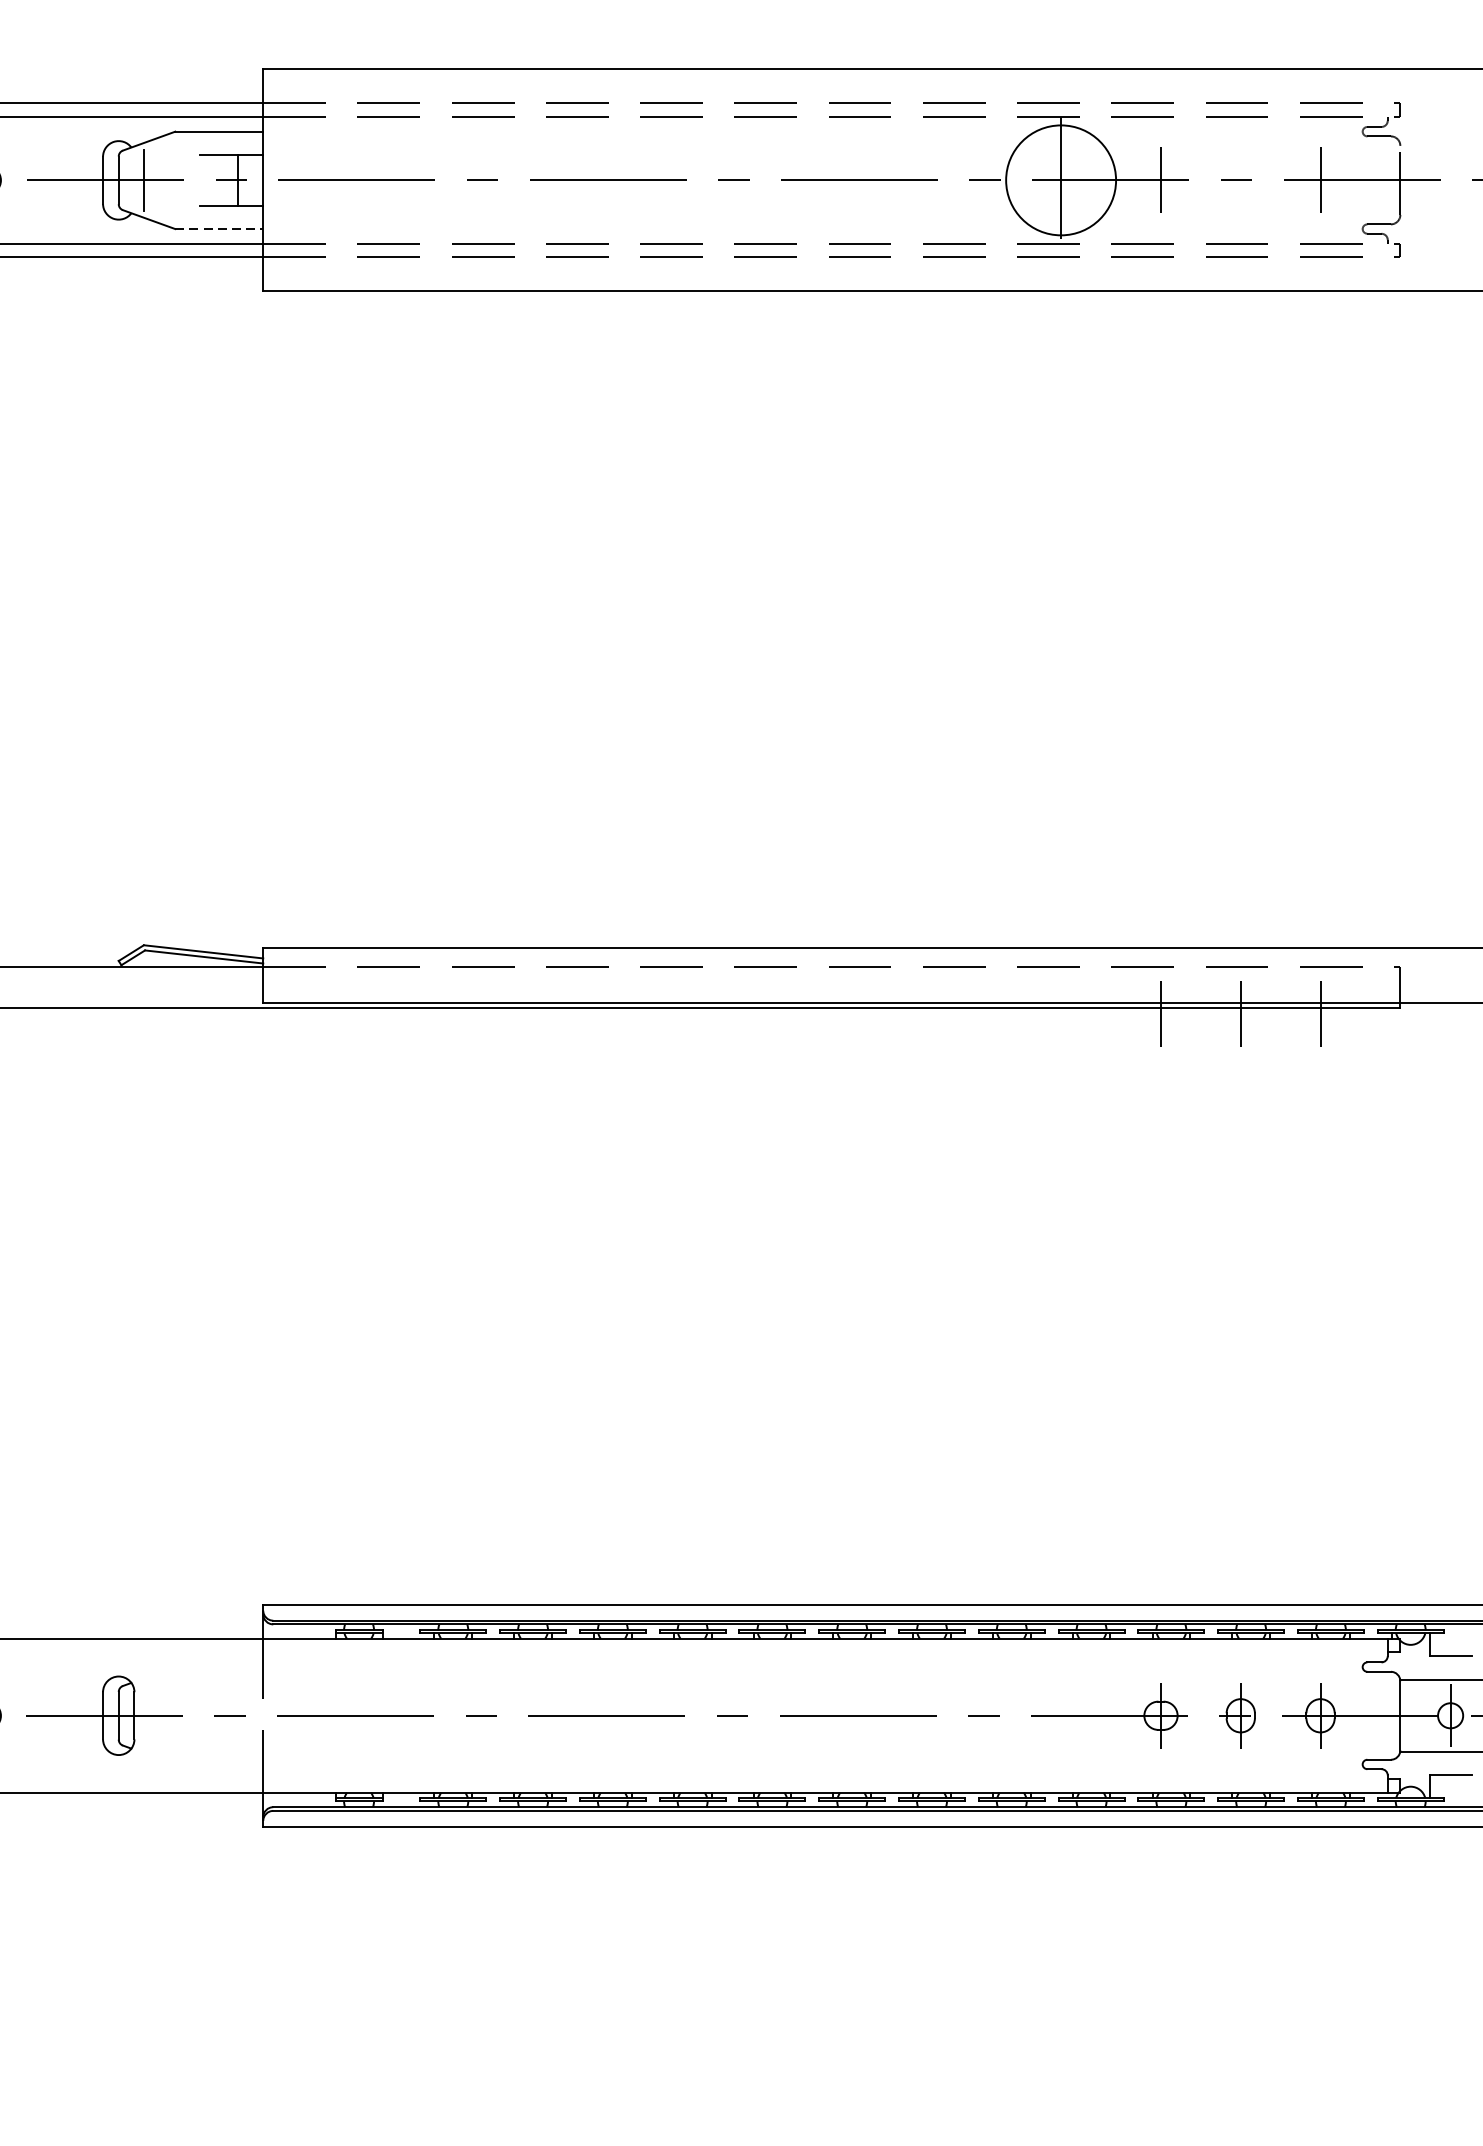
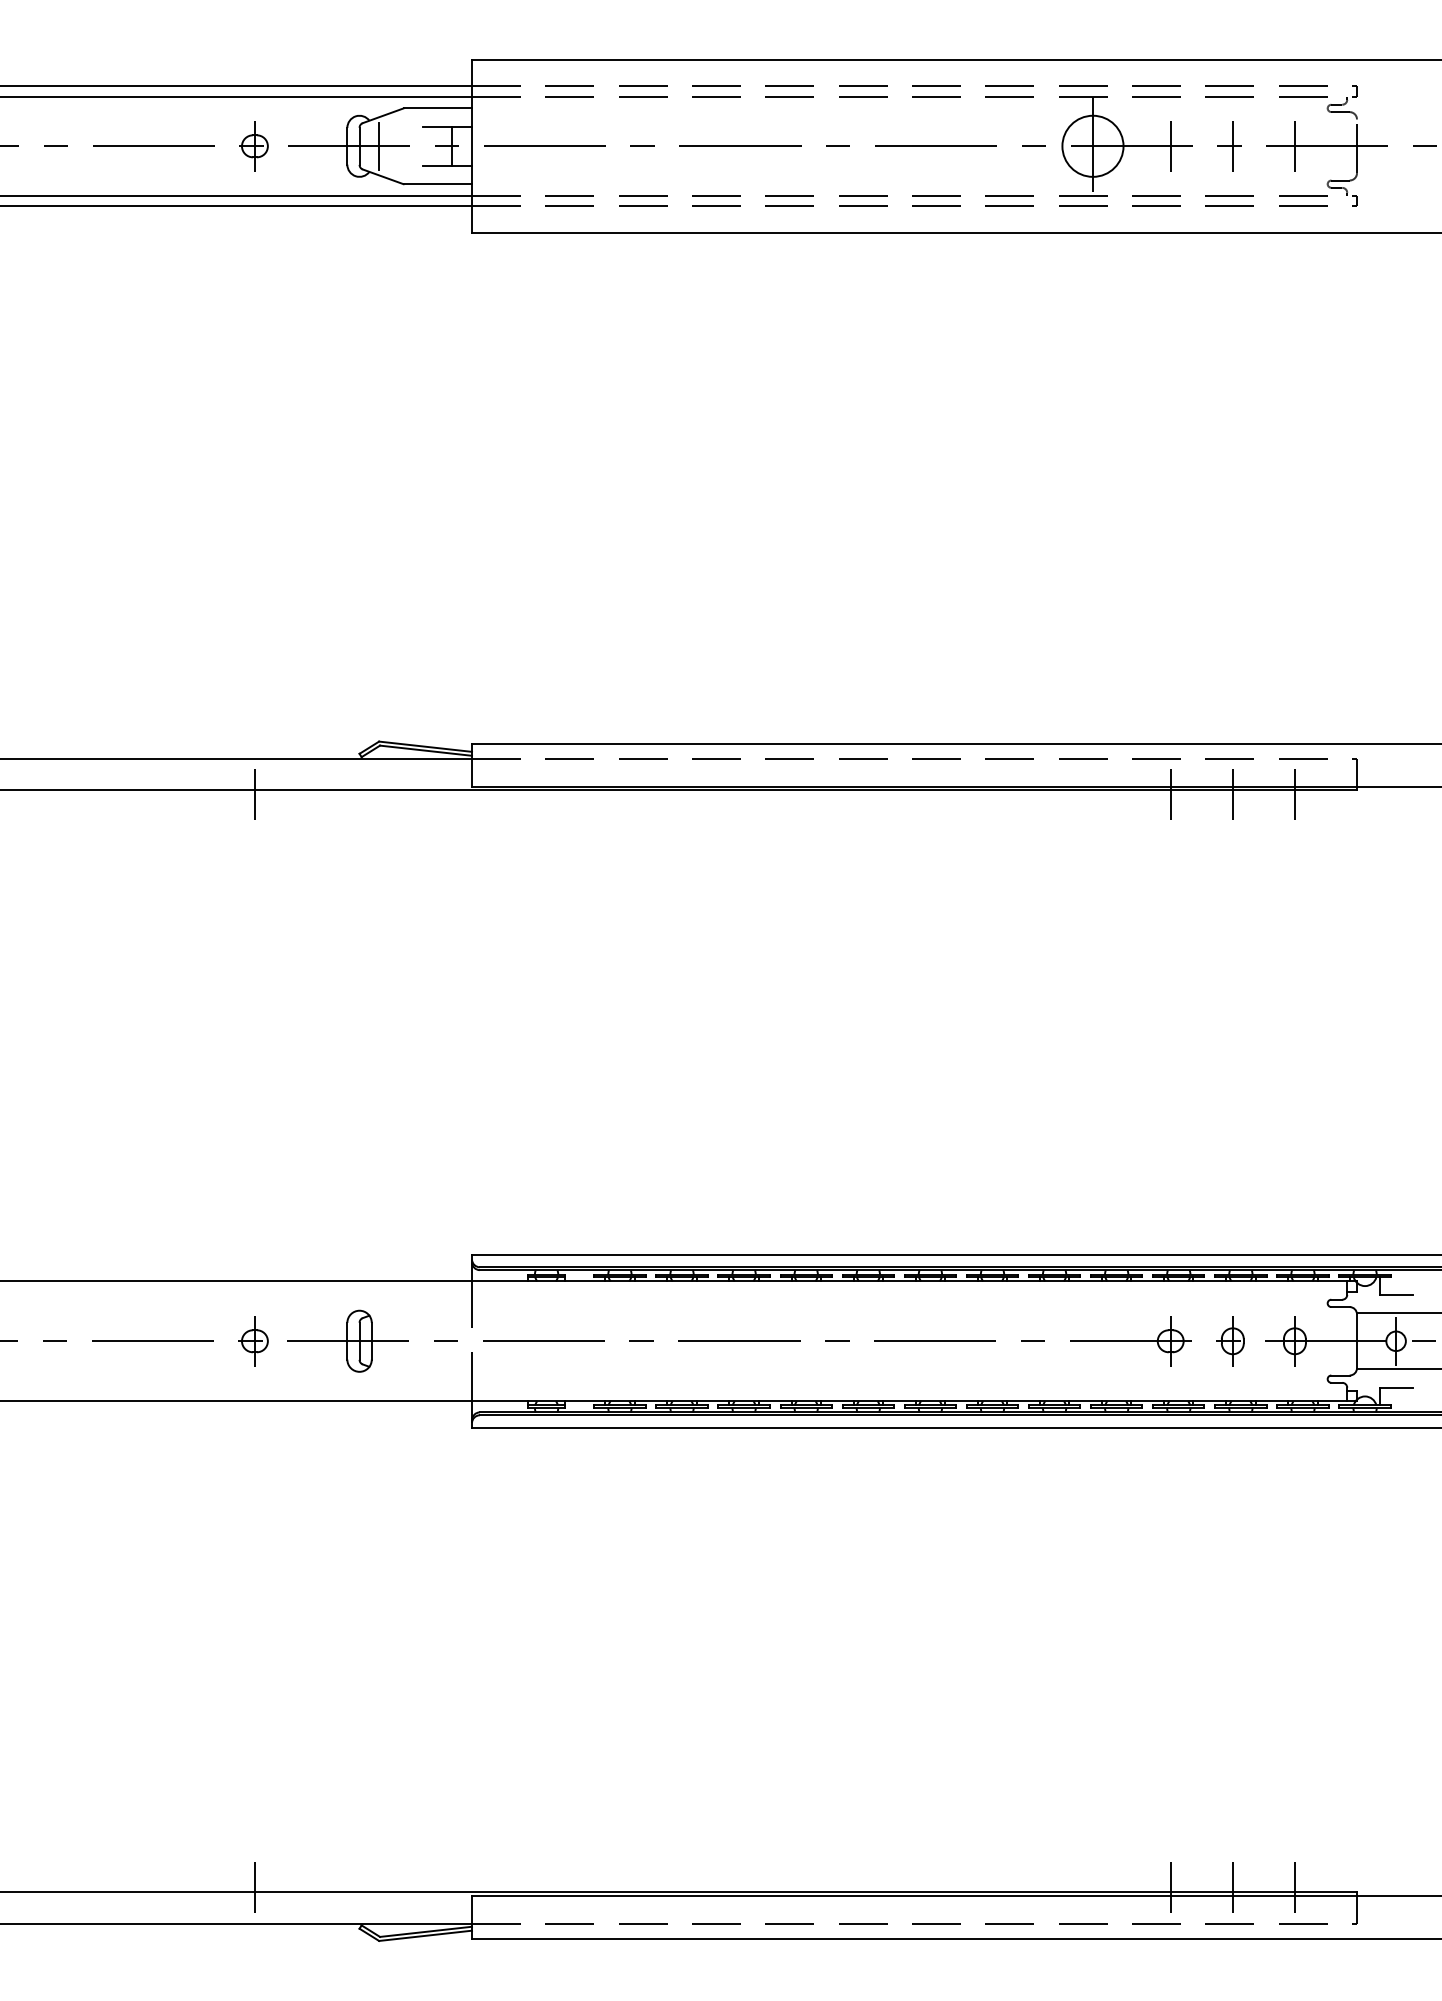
circle: (1060, 179) -> (1092, 145), size x0.71
line: (1240, 179) -> (1232, 145), added
line: (220, 229) -> (438, 184), dashed -> solid

